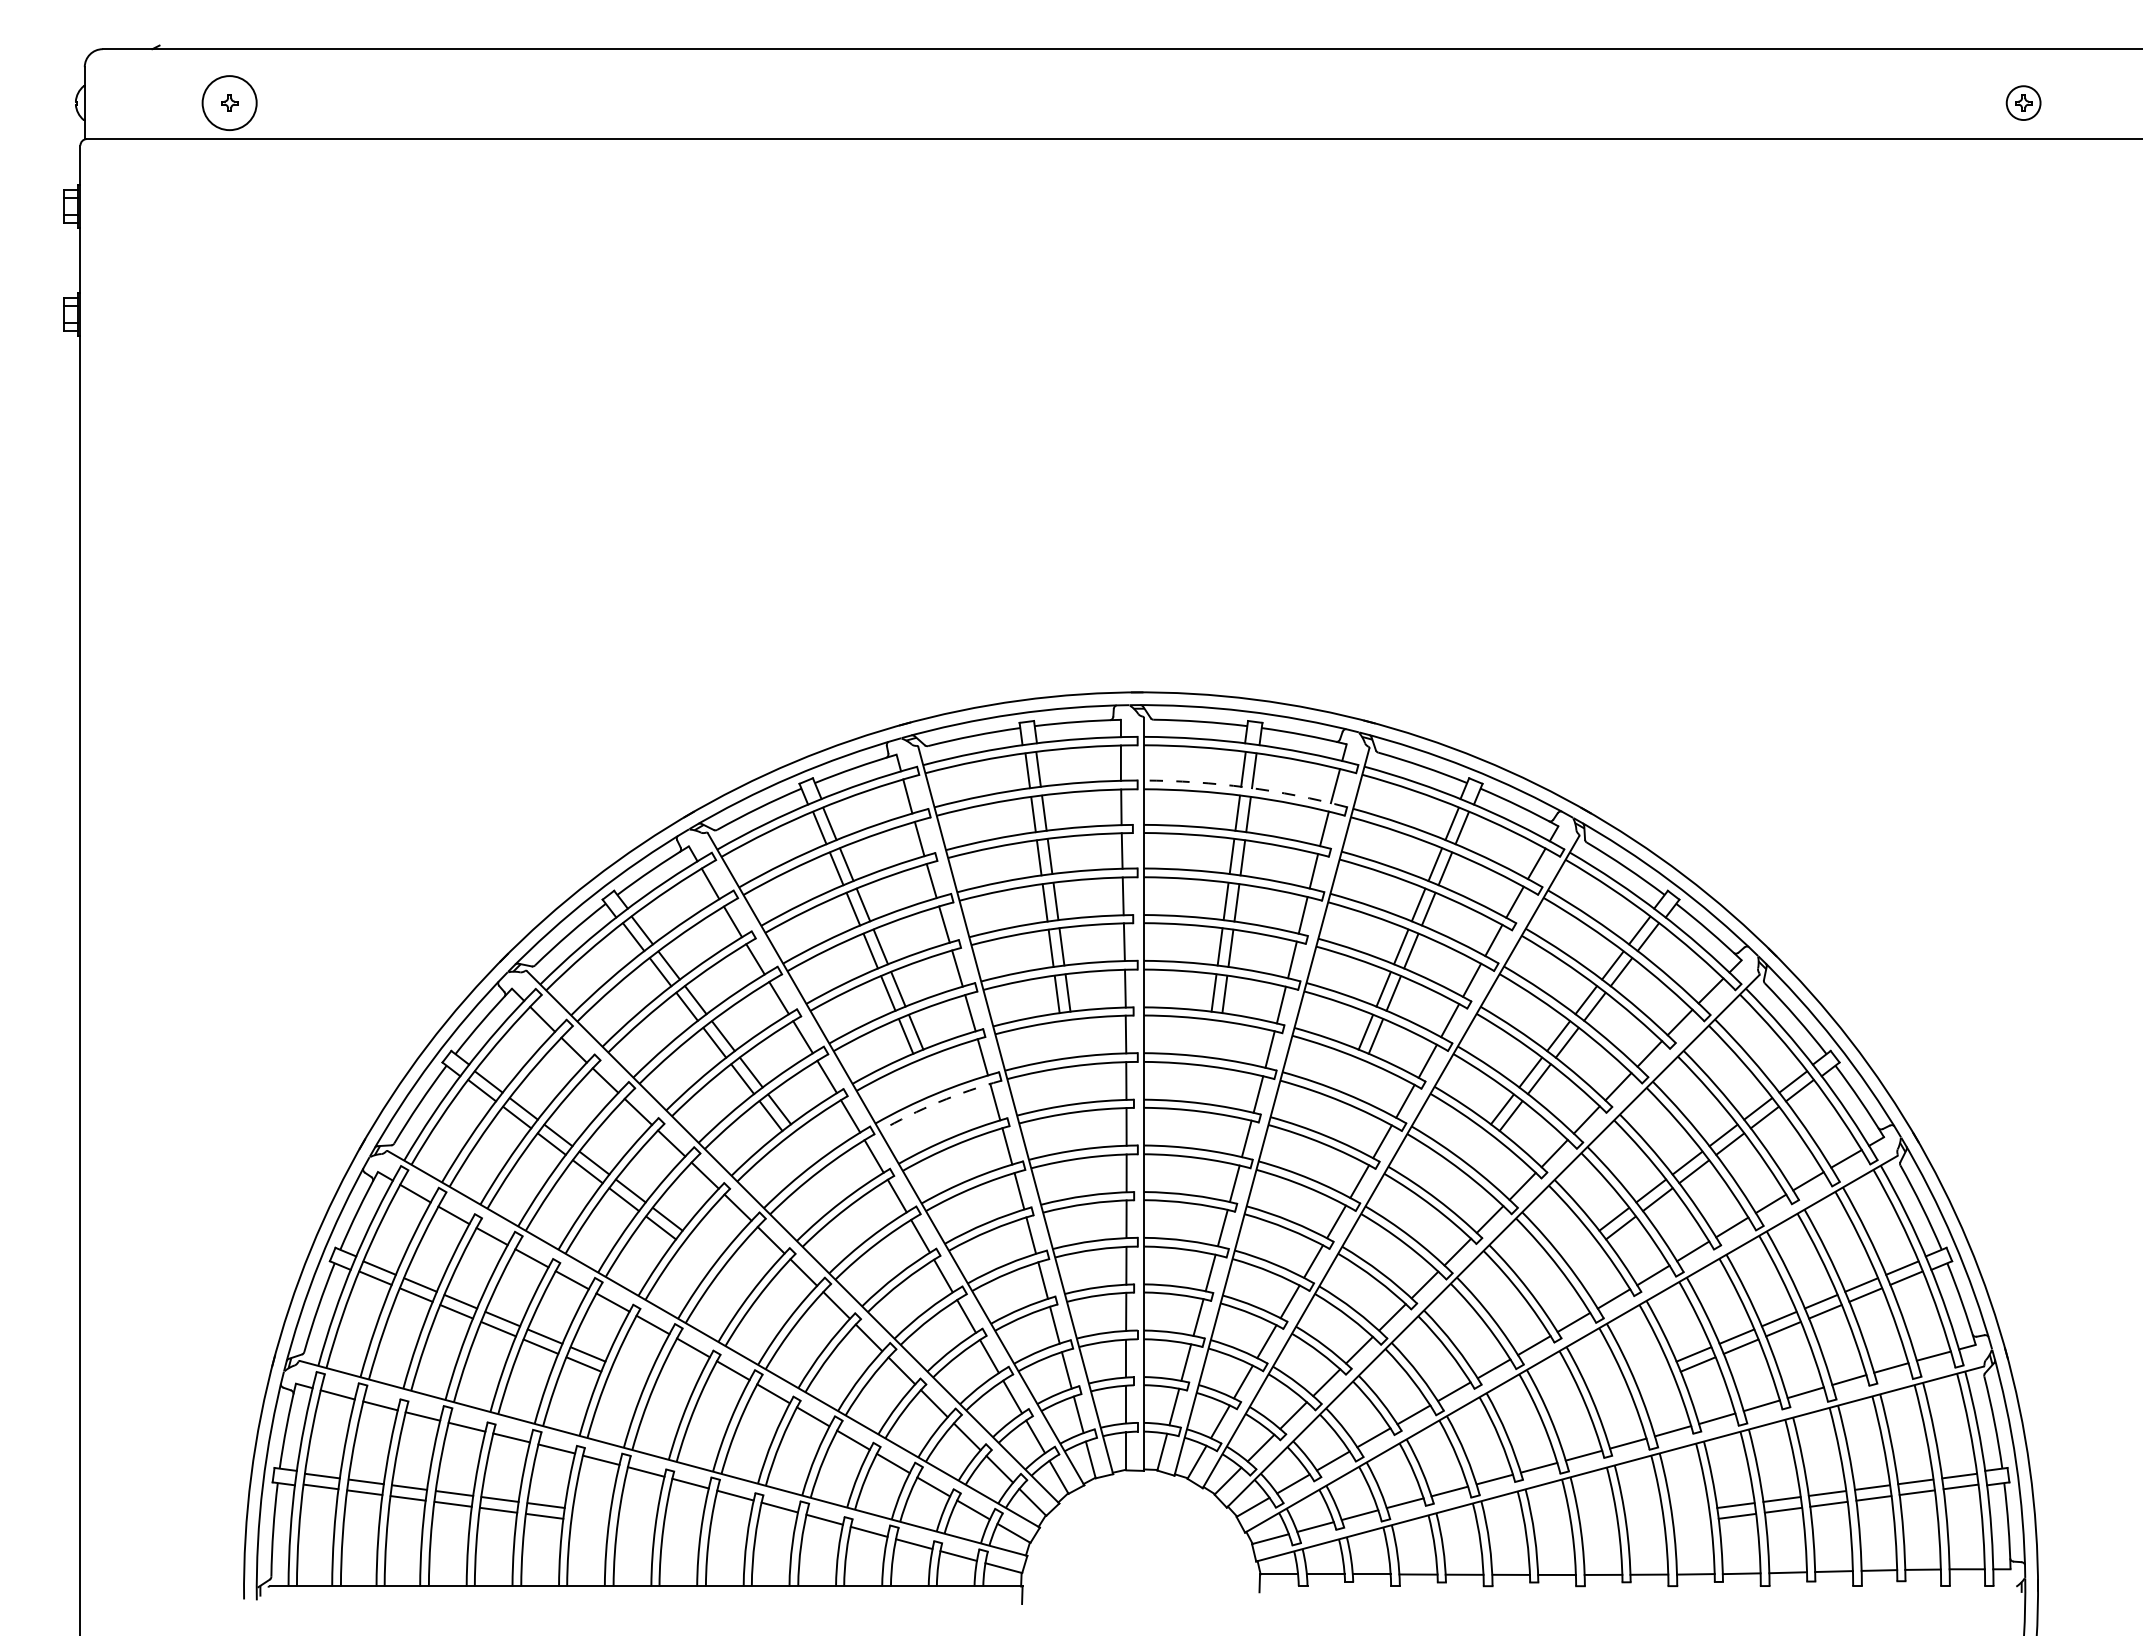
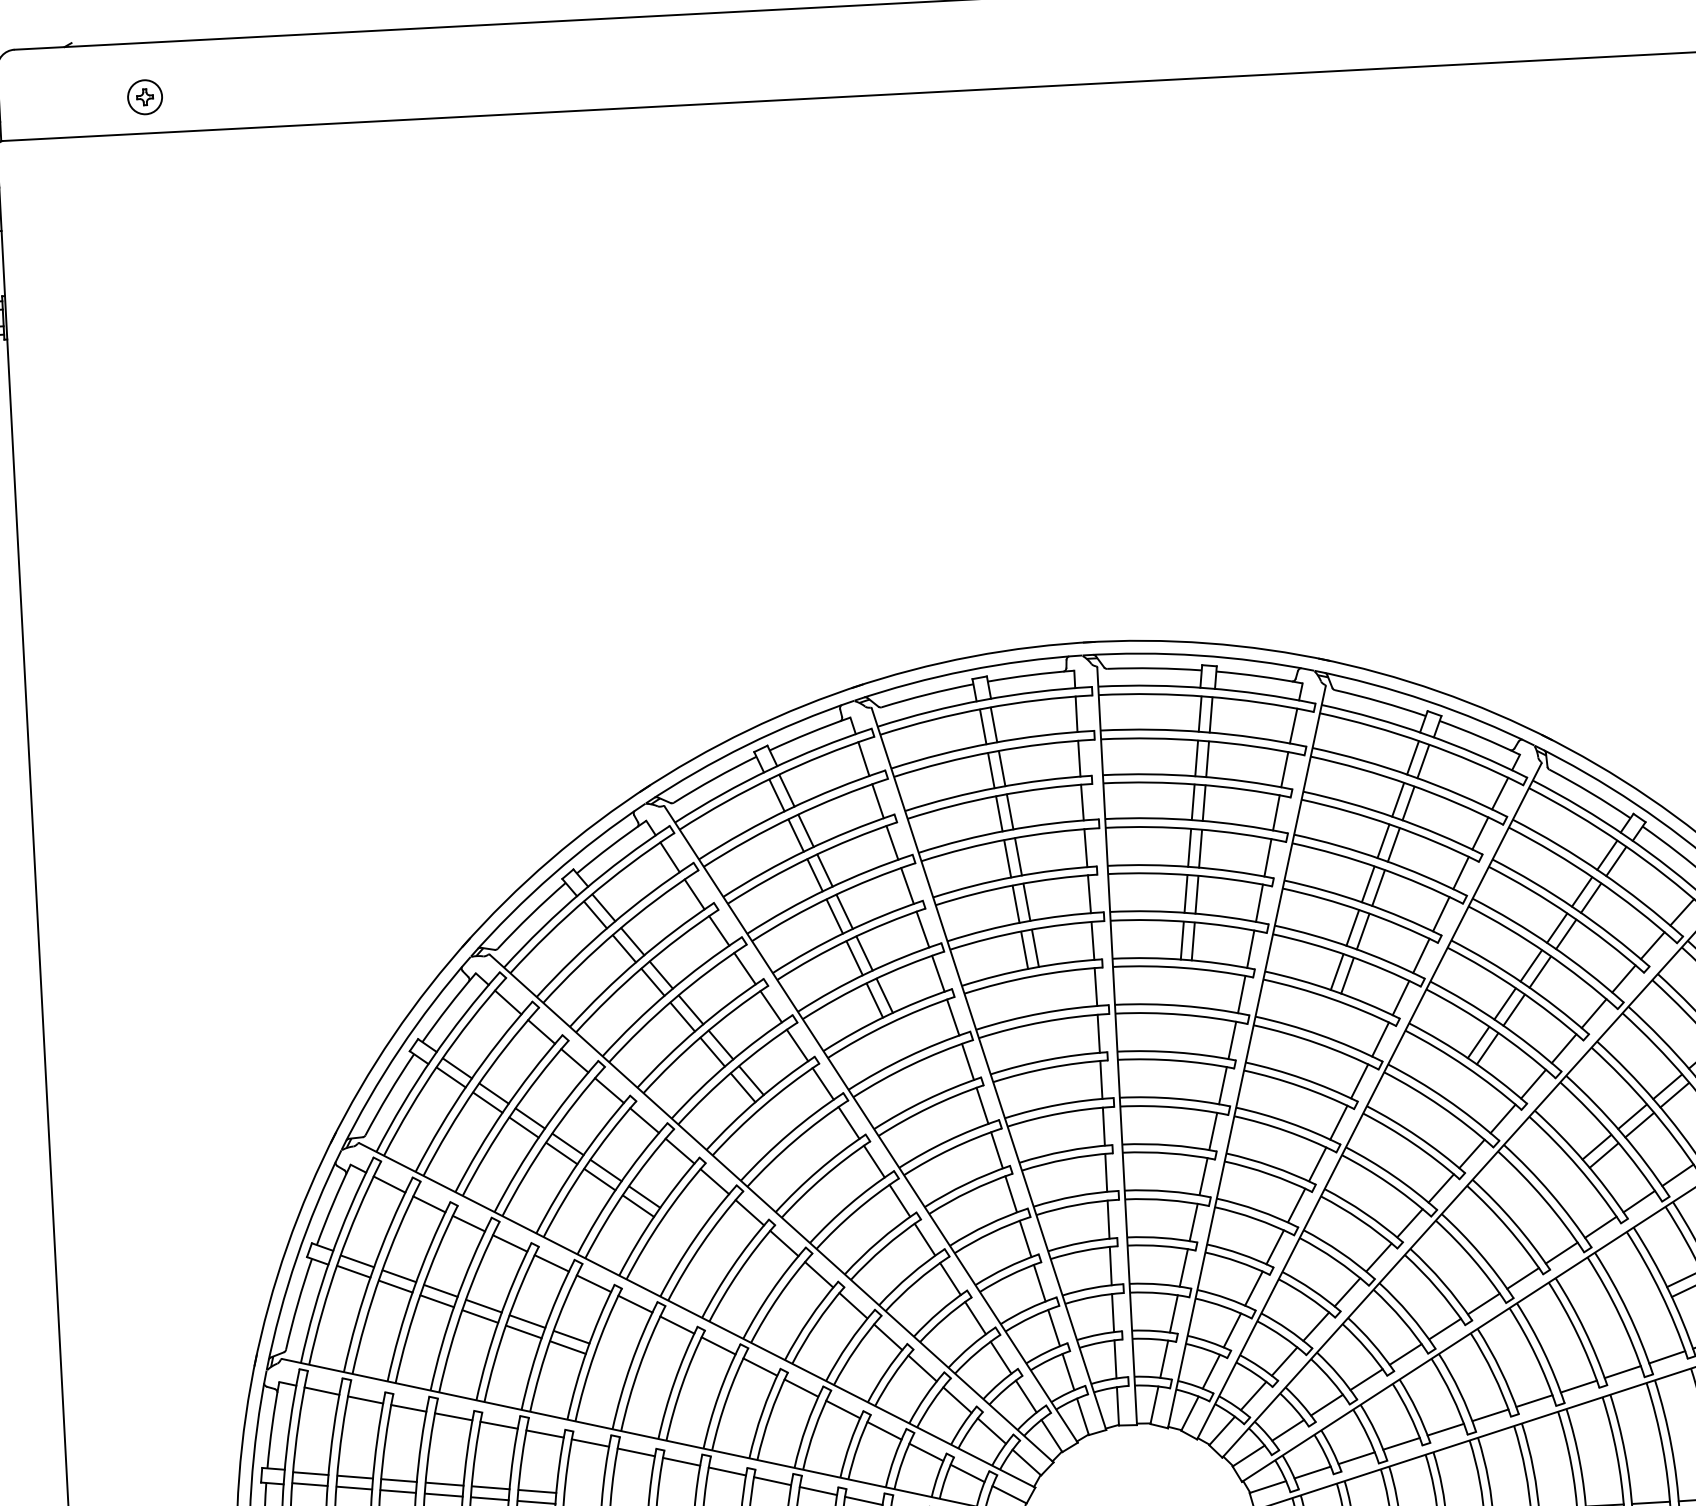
circle: (229, 103) -> (144, 97), size x0.62
arc: (1246, 787) -> (1204, 732), dashed -> solid
arc: (939, 1102) -> (911, 1065), dashed -> solid

